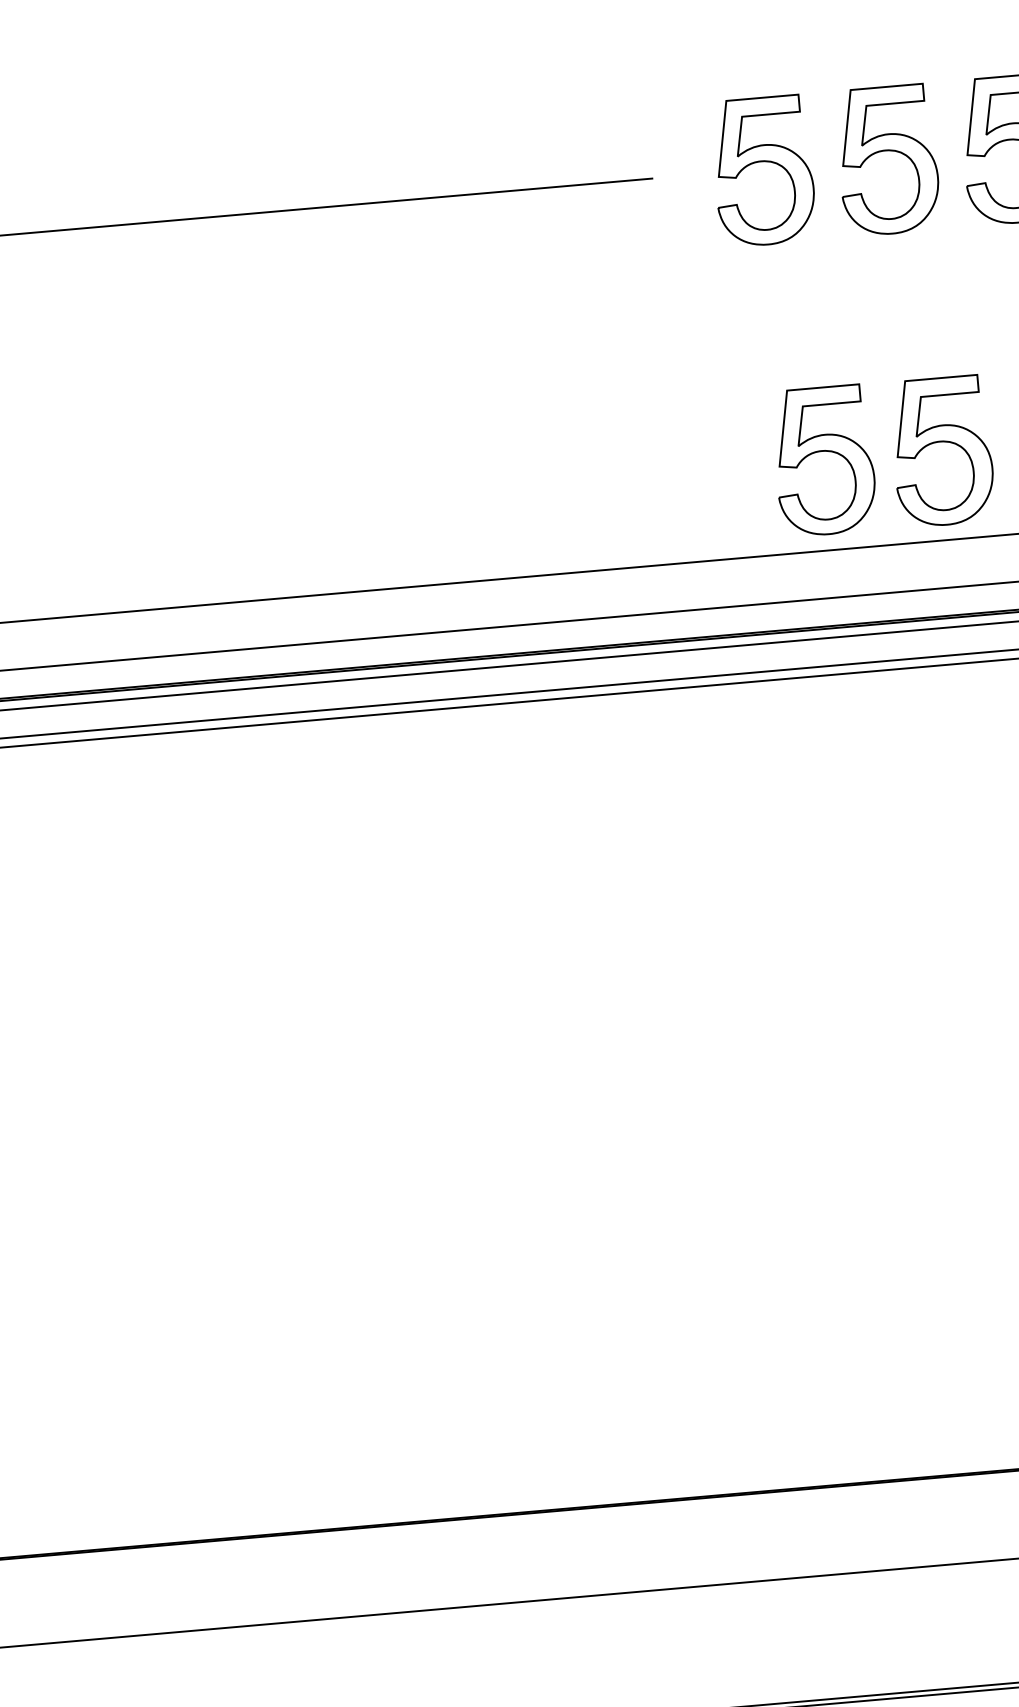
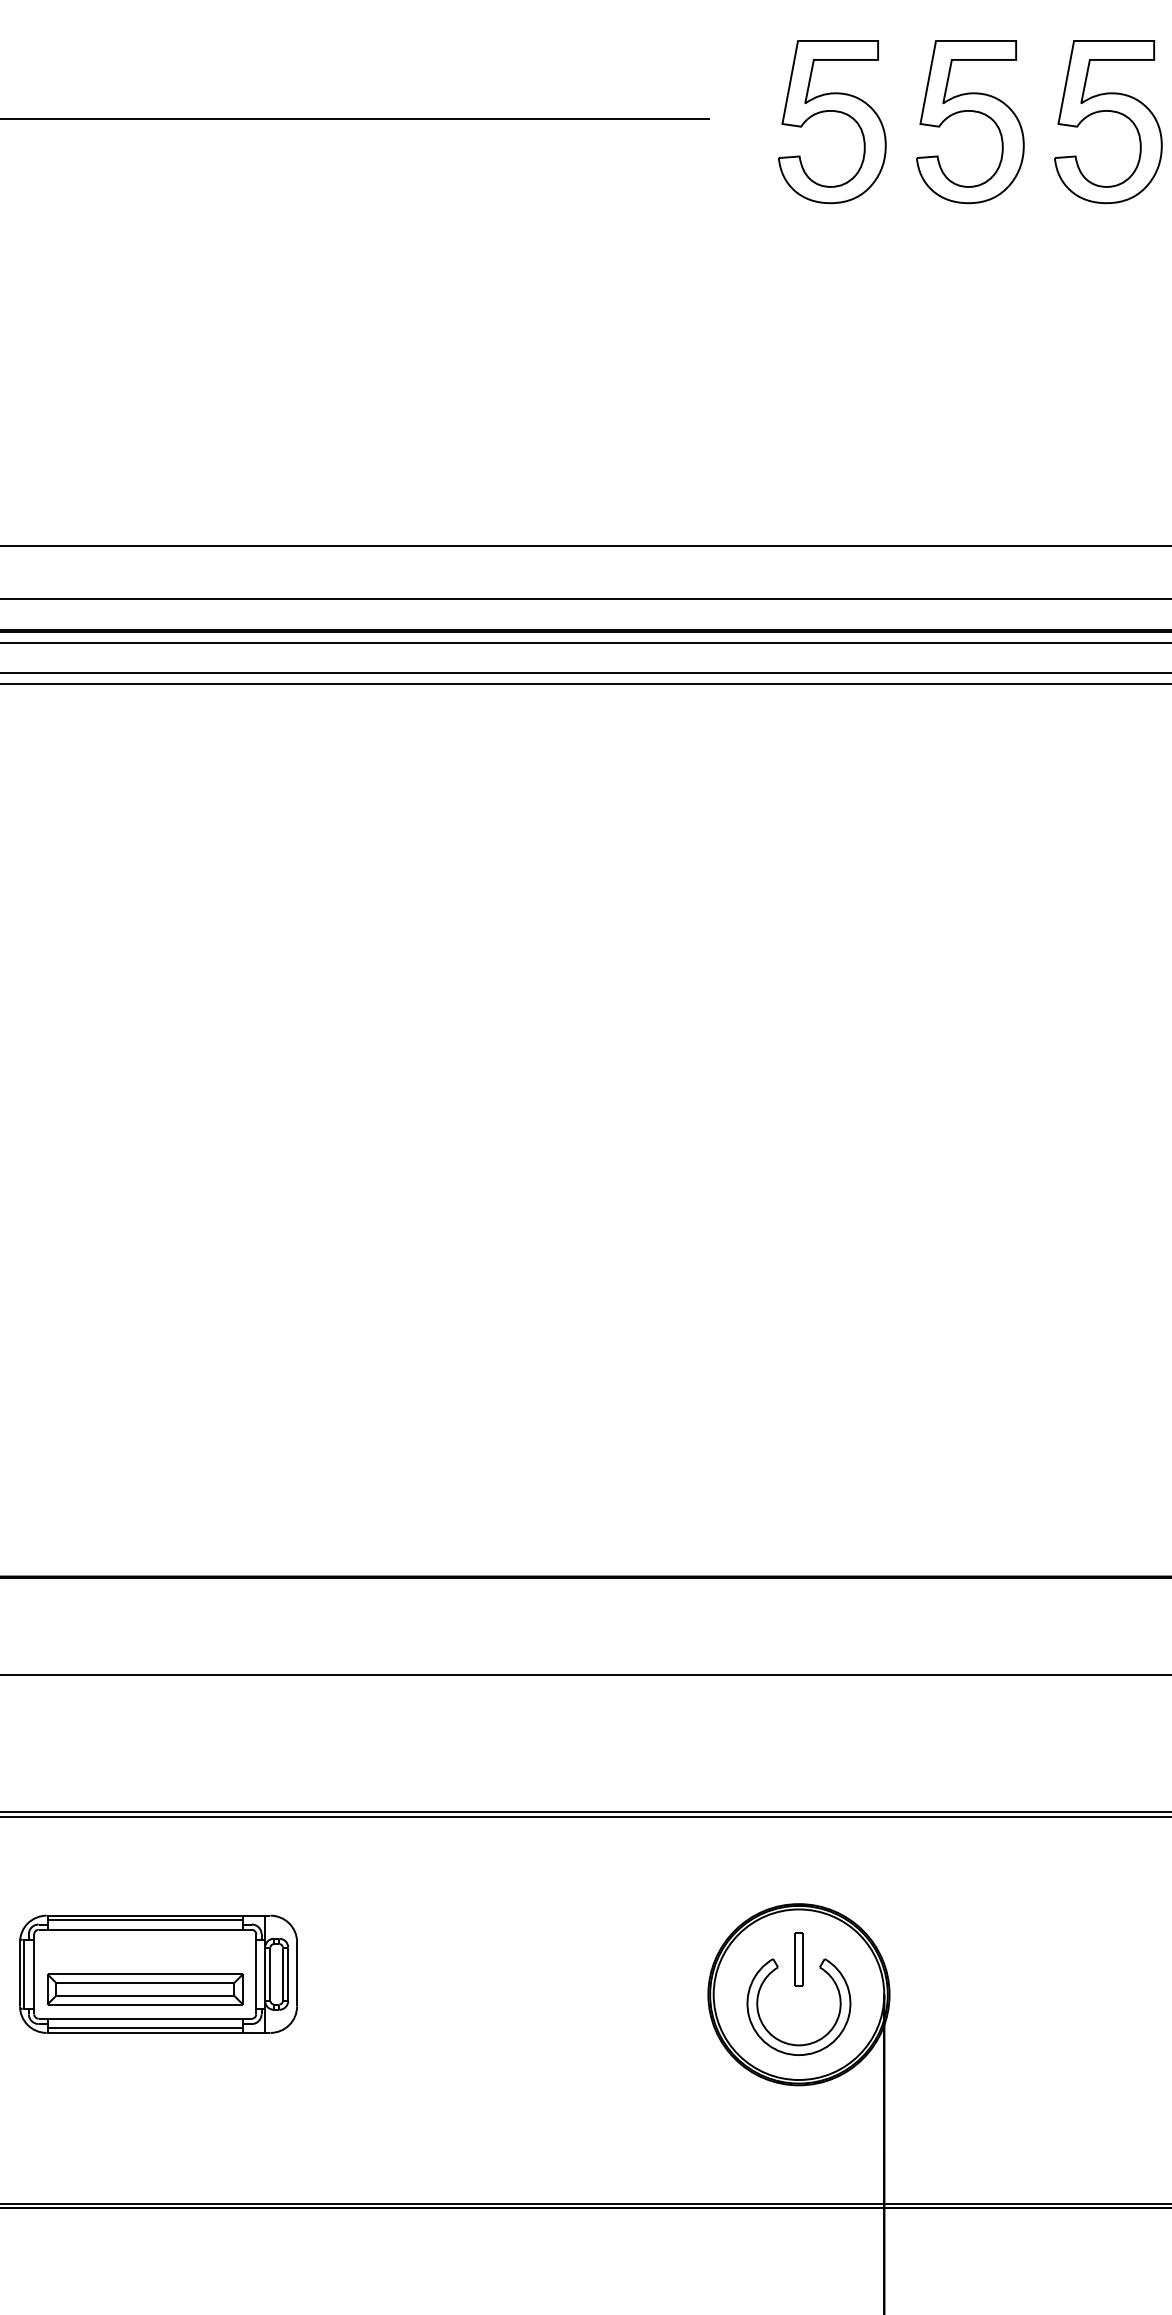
part: (944, 442) -> (1005, 438), removed
part: (826, 452) -> (874, 437), removed

